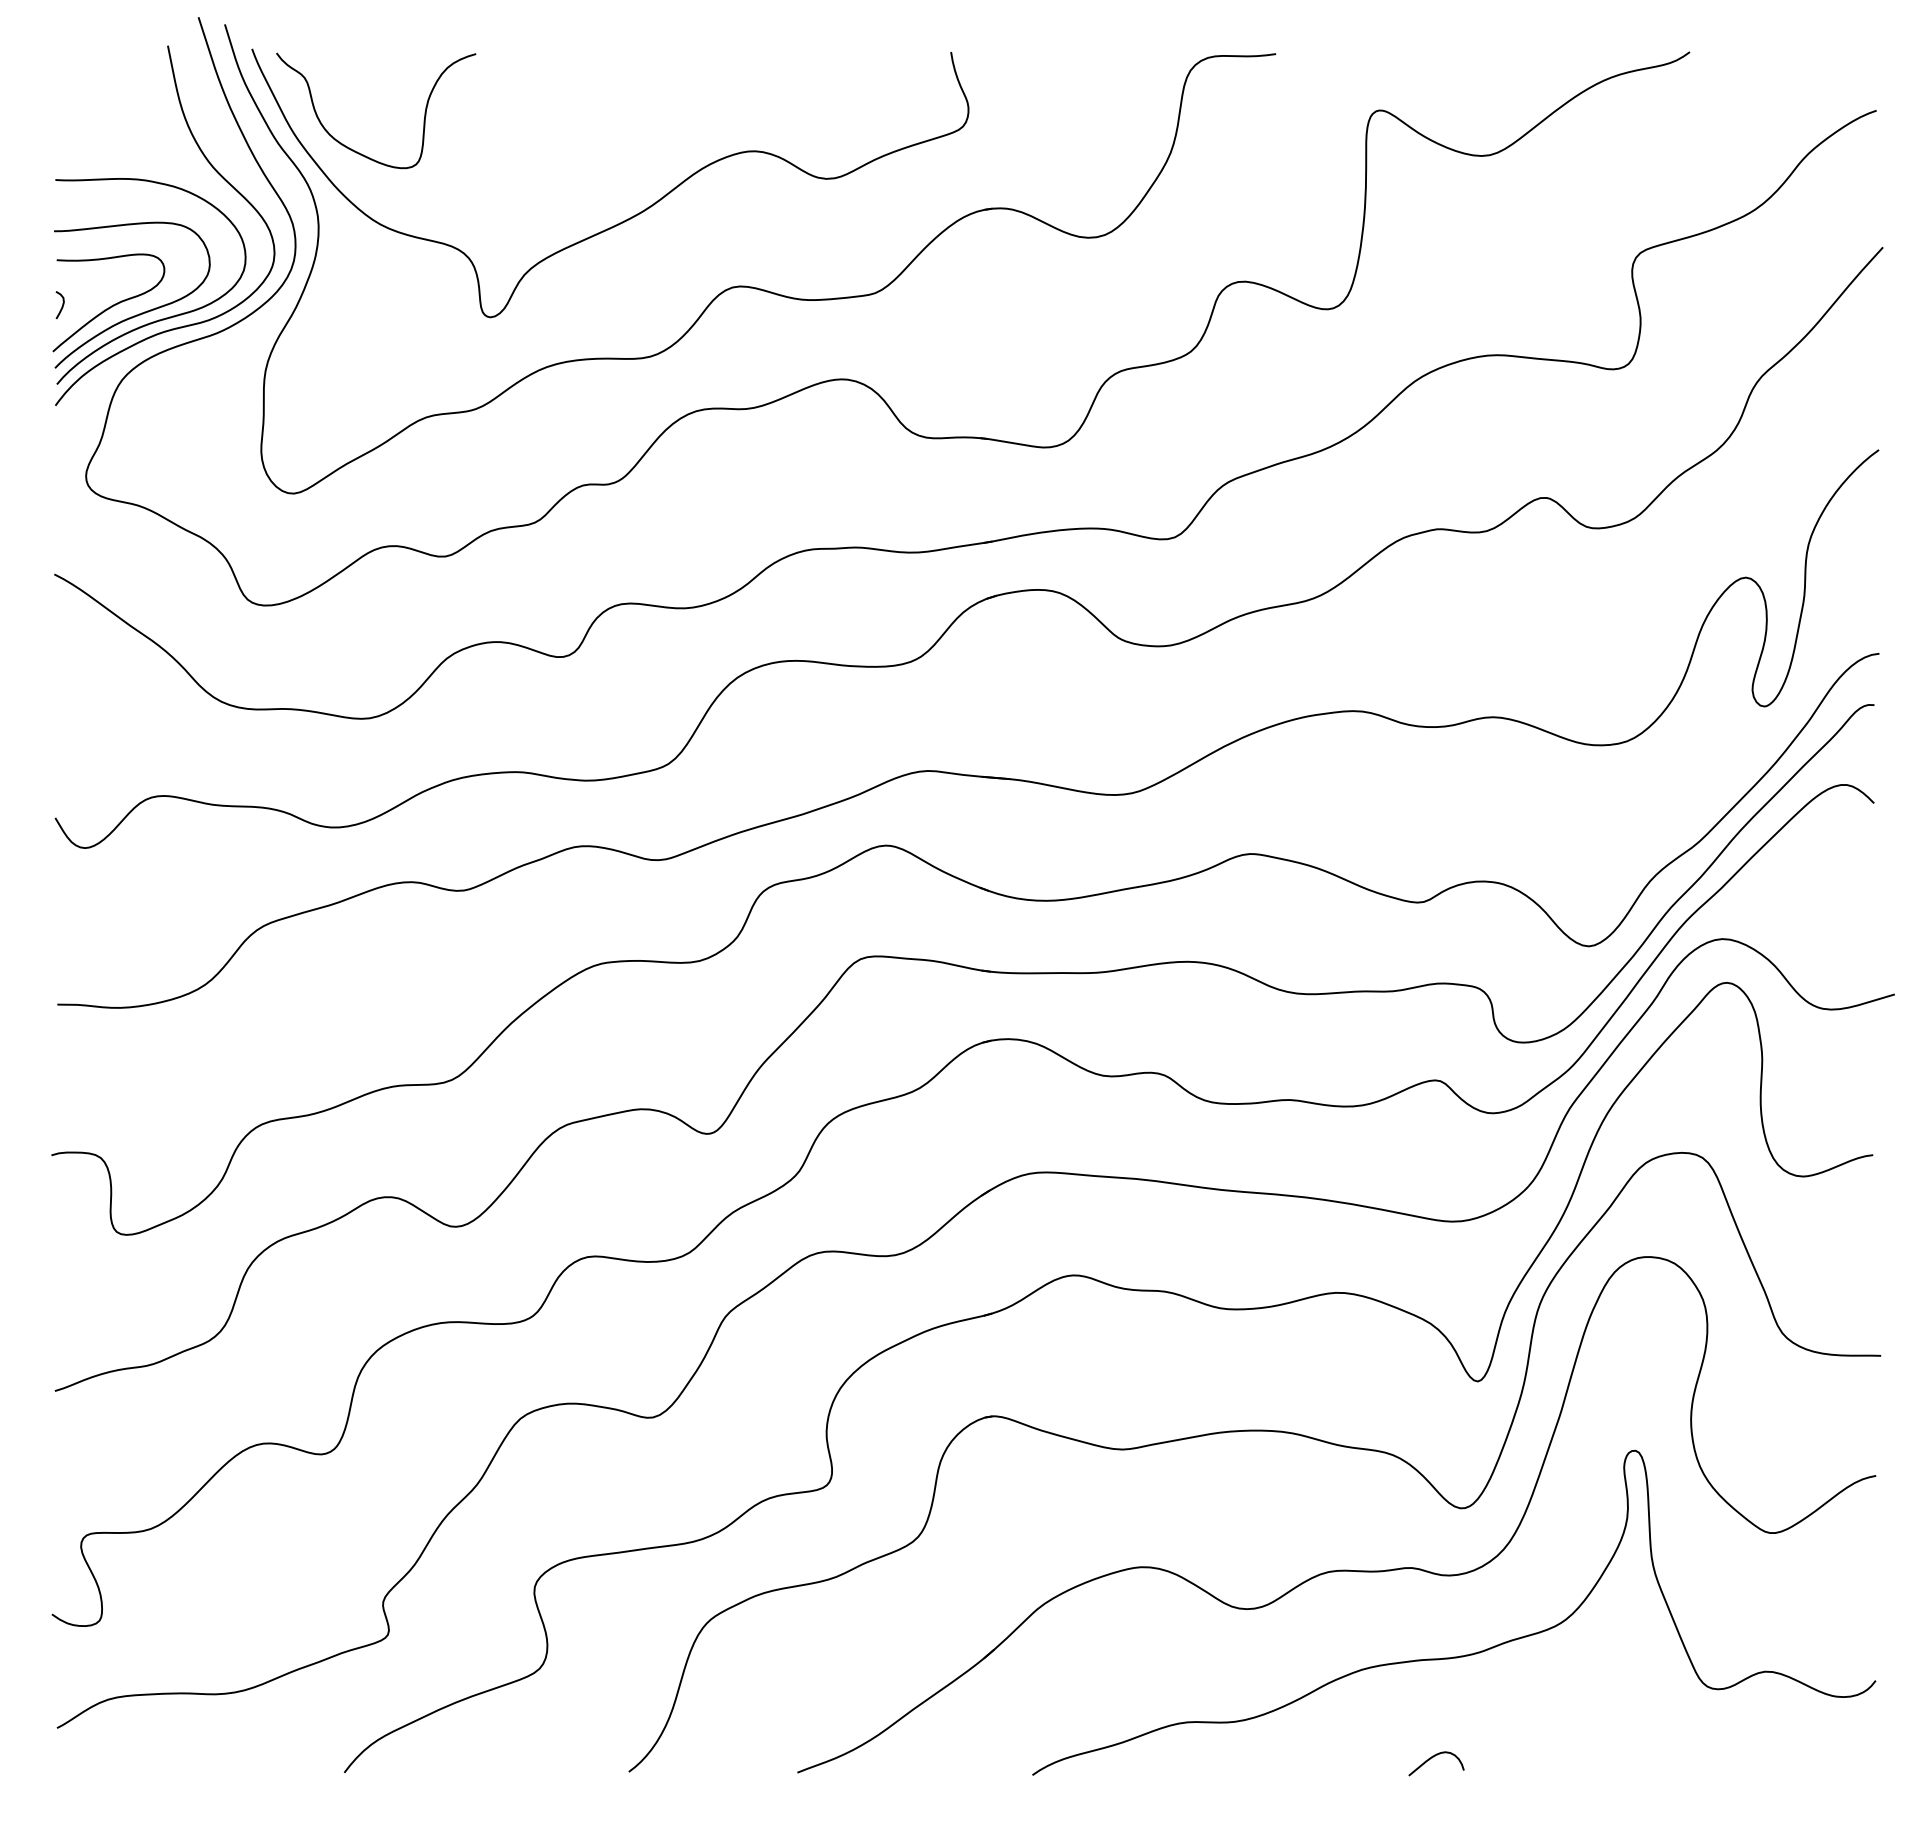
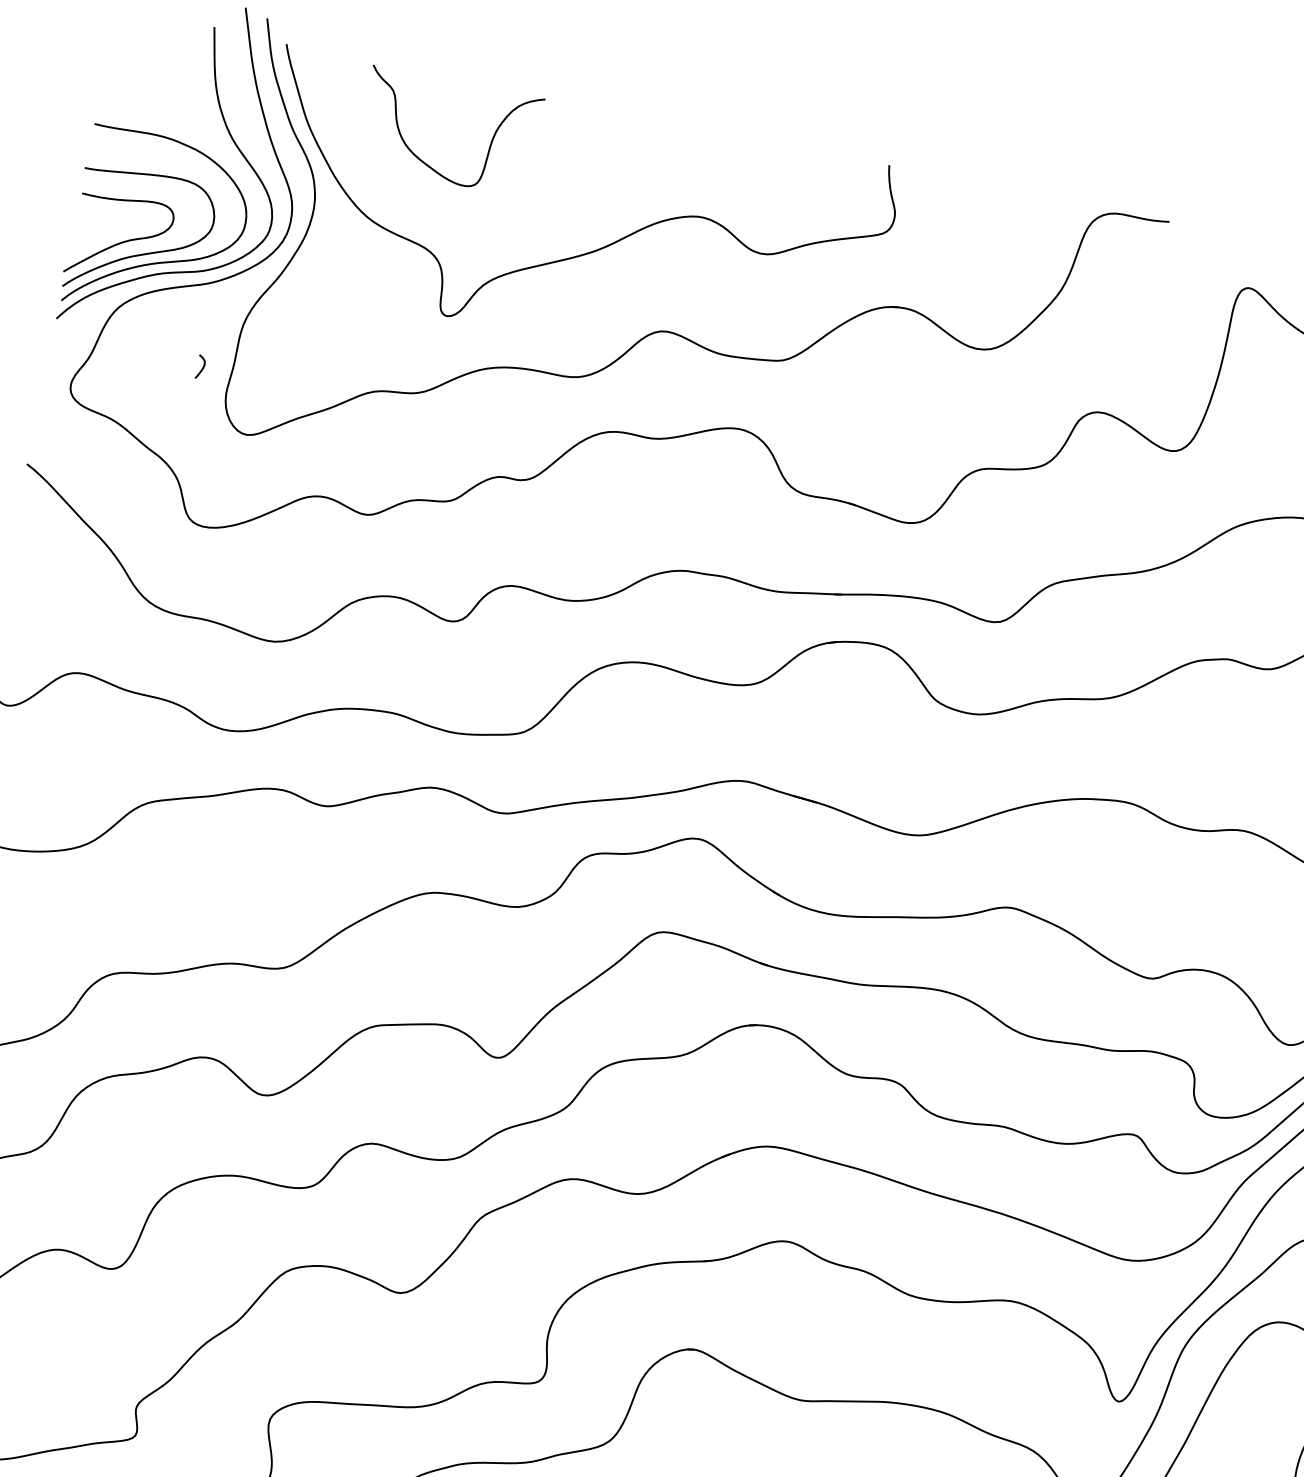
curve: (355, 150) -> (425, 162), moved
curve: (61, 306) -> (201, 368), moved

